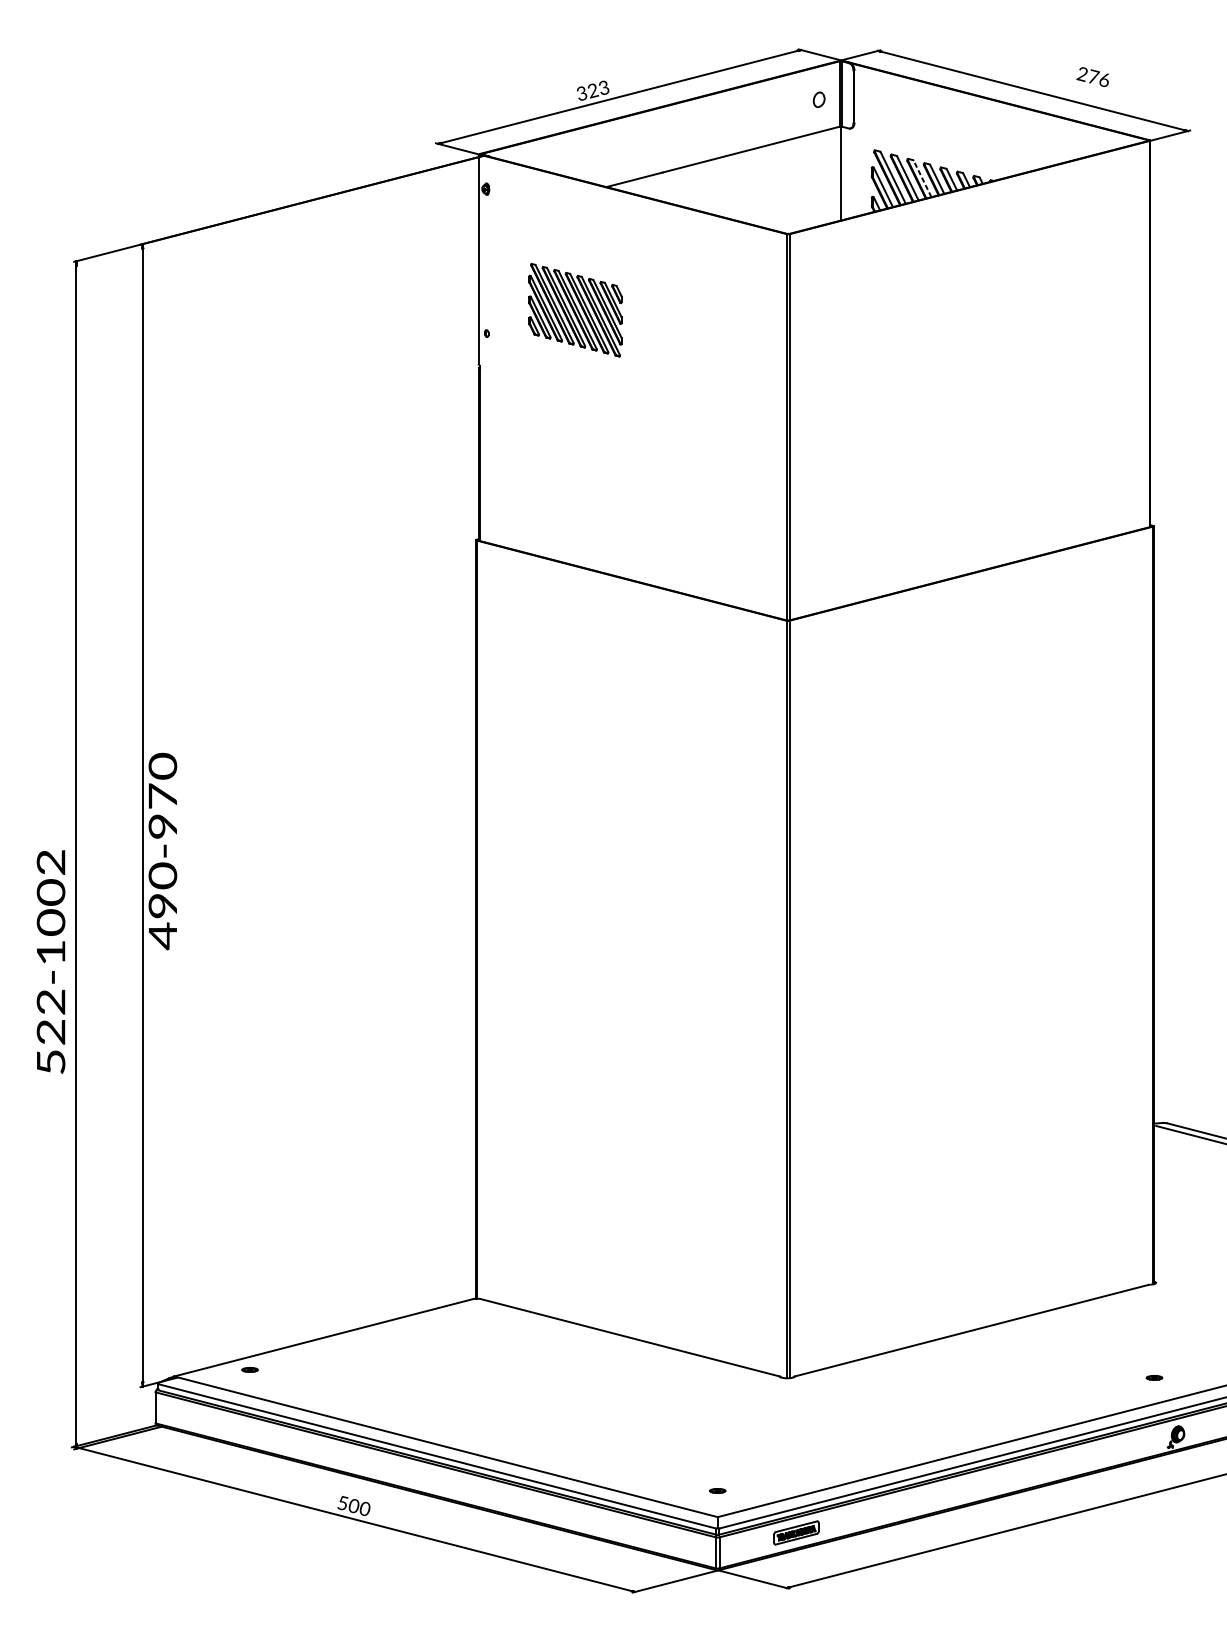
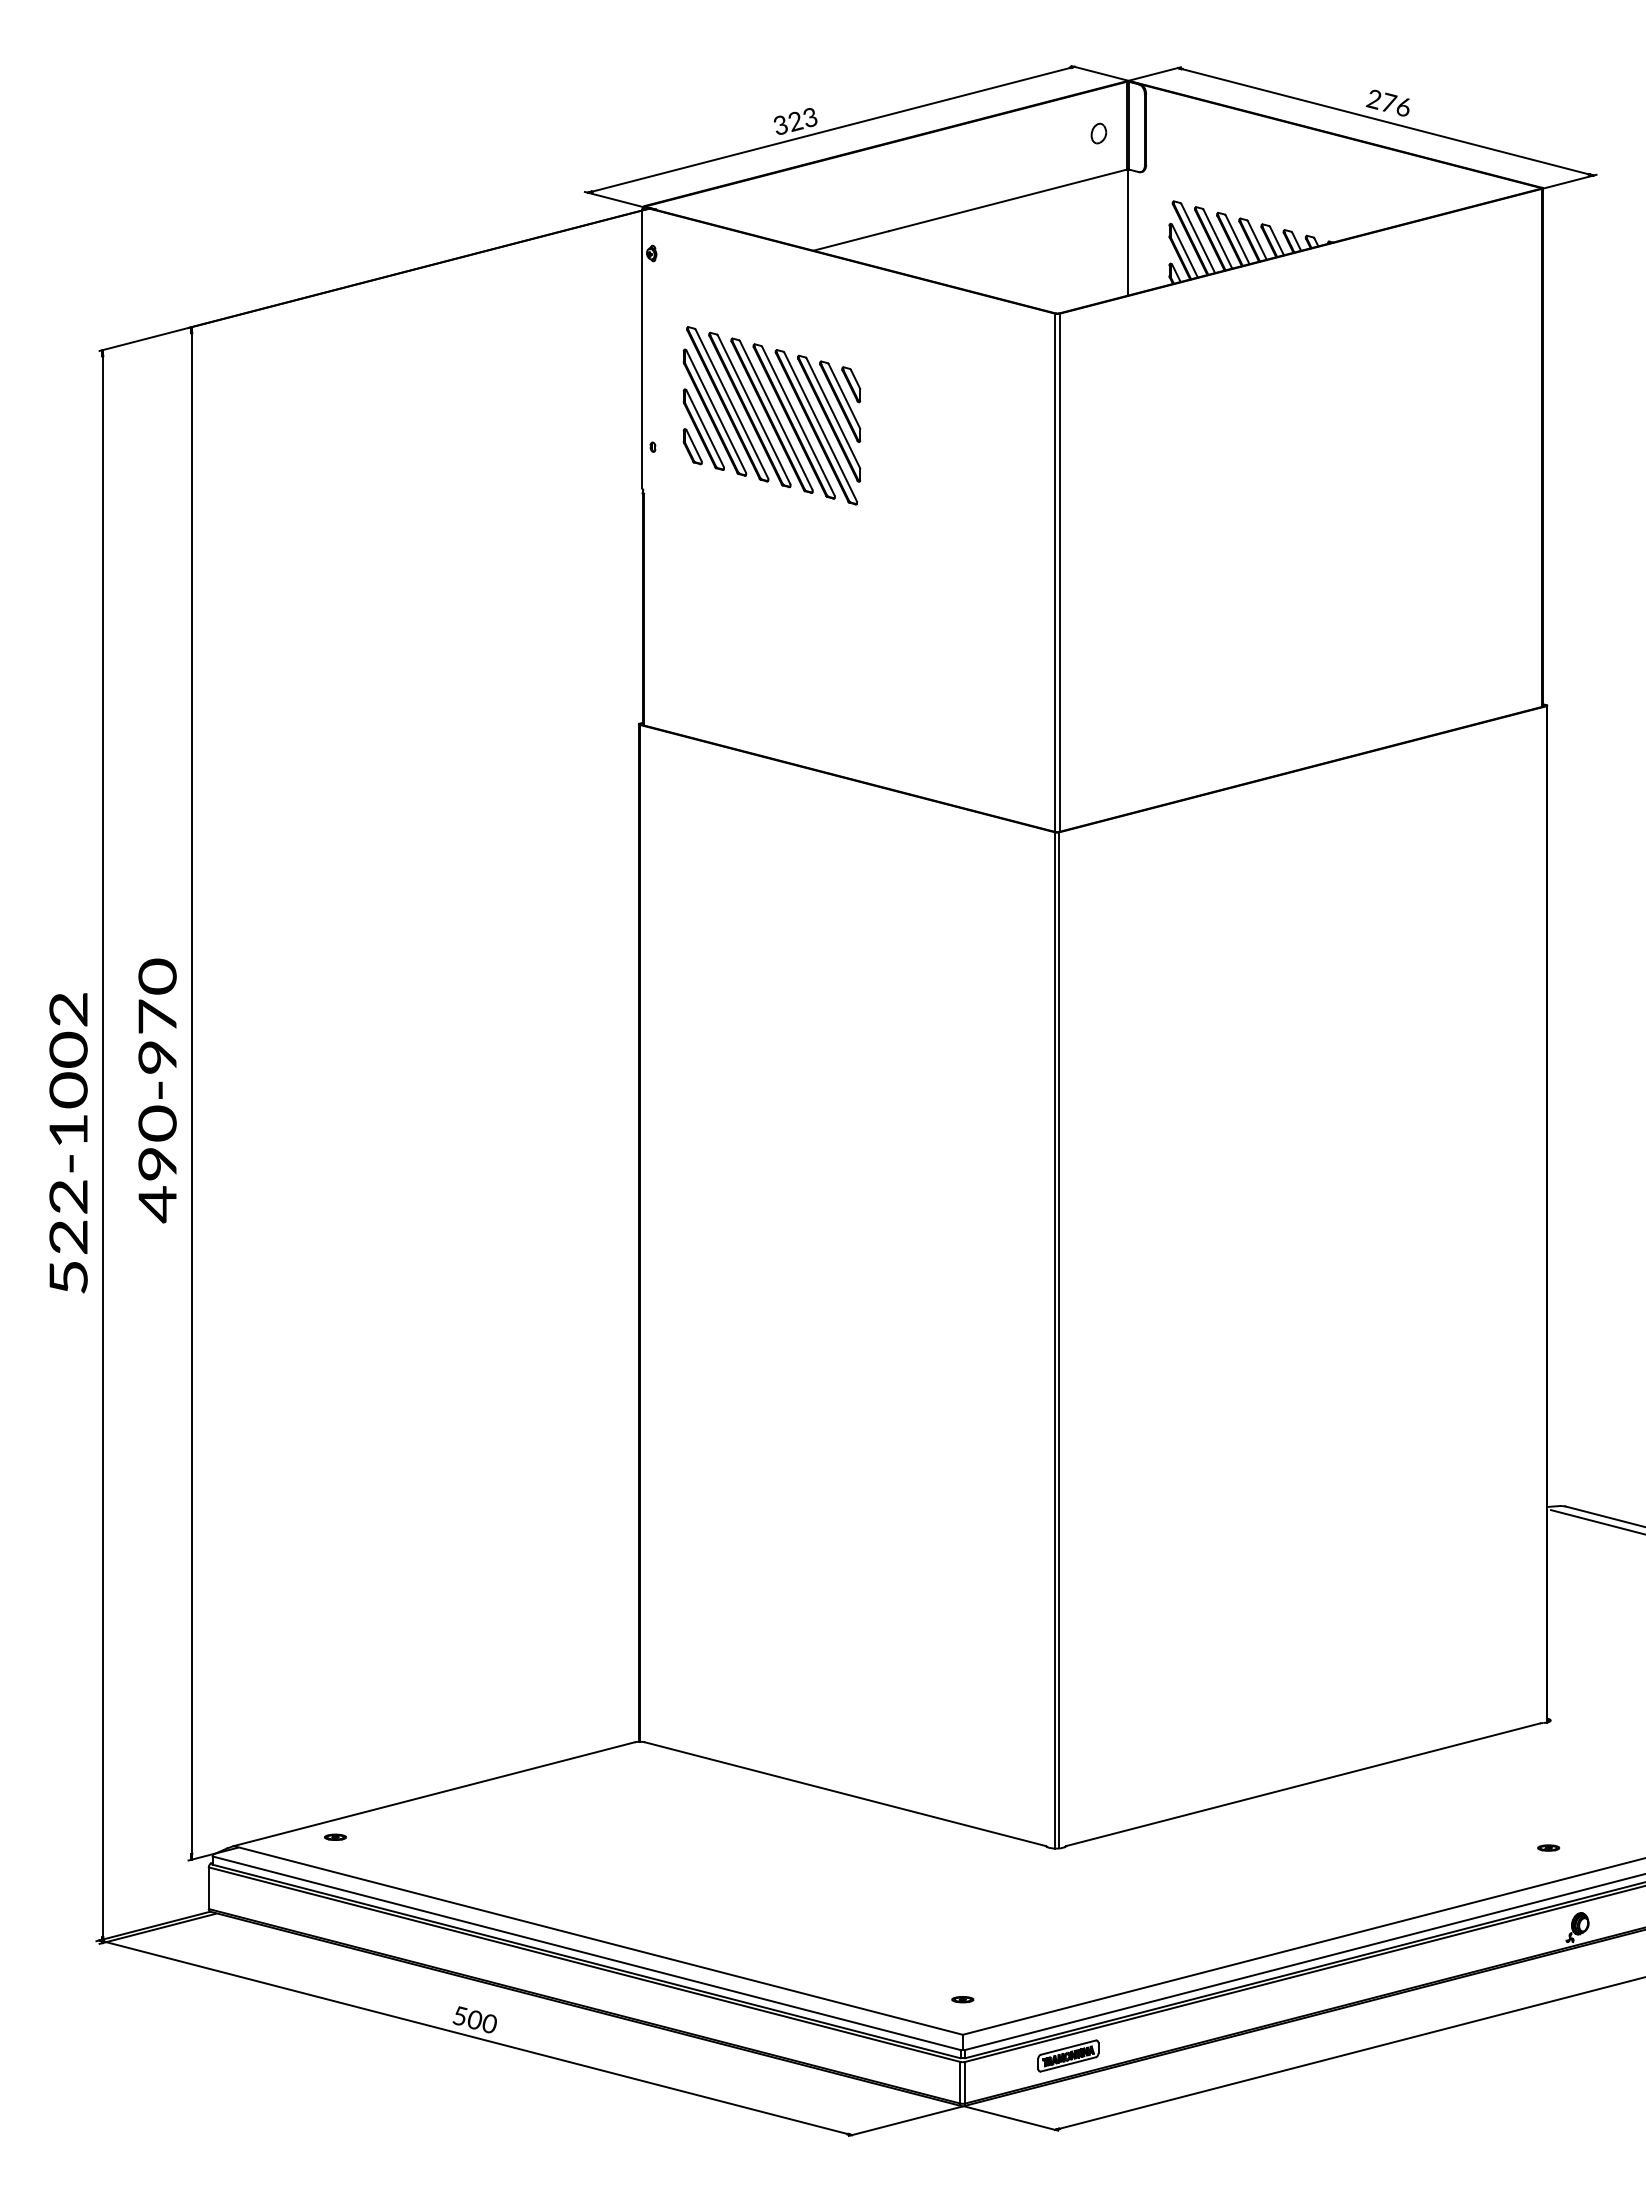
text: (1092, 76) -> (1387, 102), moved
line: (922, 178) -> (1237, 239), dashed -> solid
part: (575, 309) -> (771, 415), size x1.43
text: (162, 851) -> (157, 1090), moved
text: (51, 962) -> (68, 1143), moved

